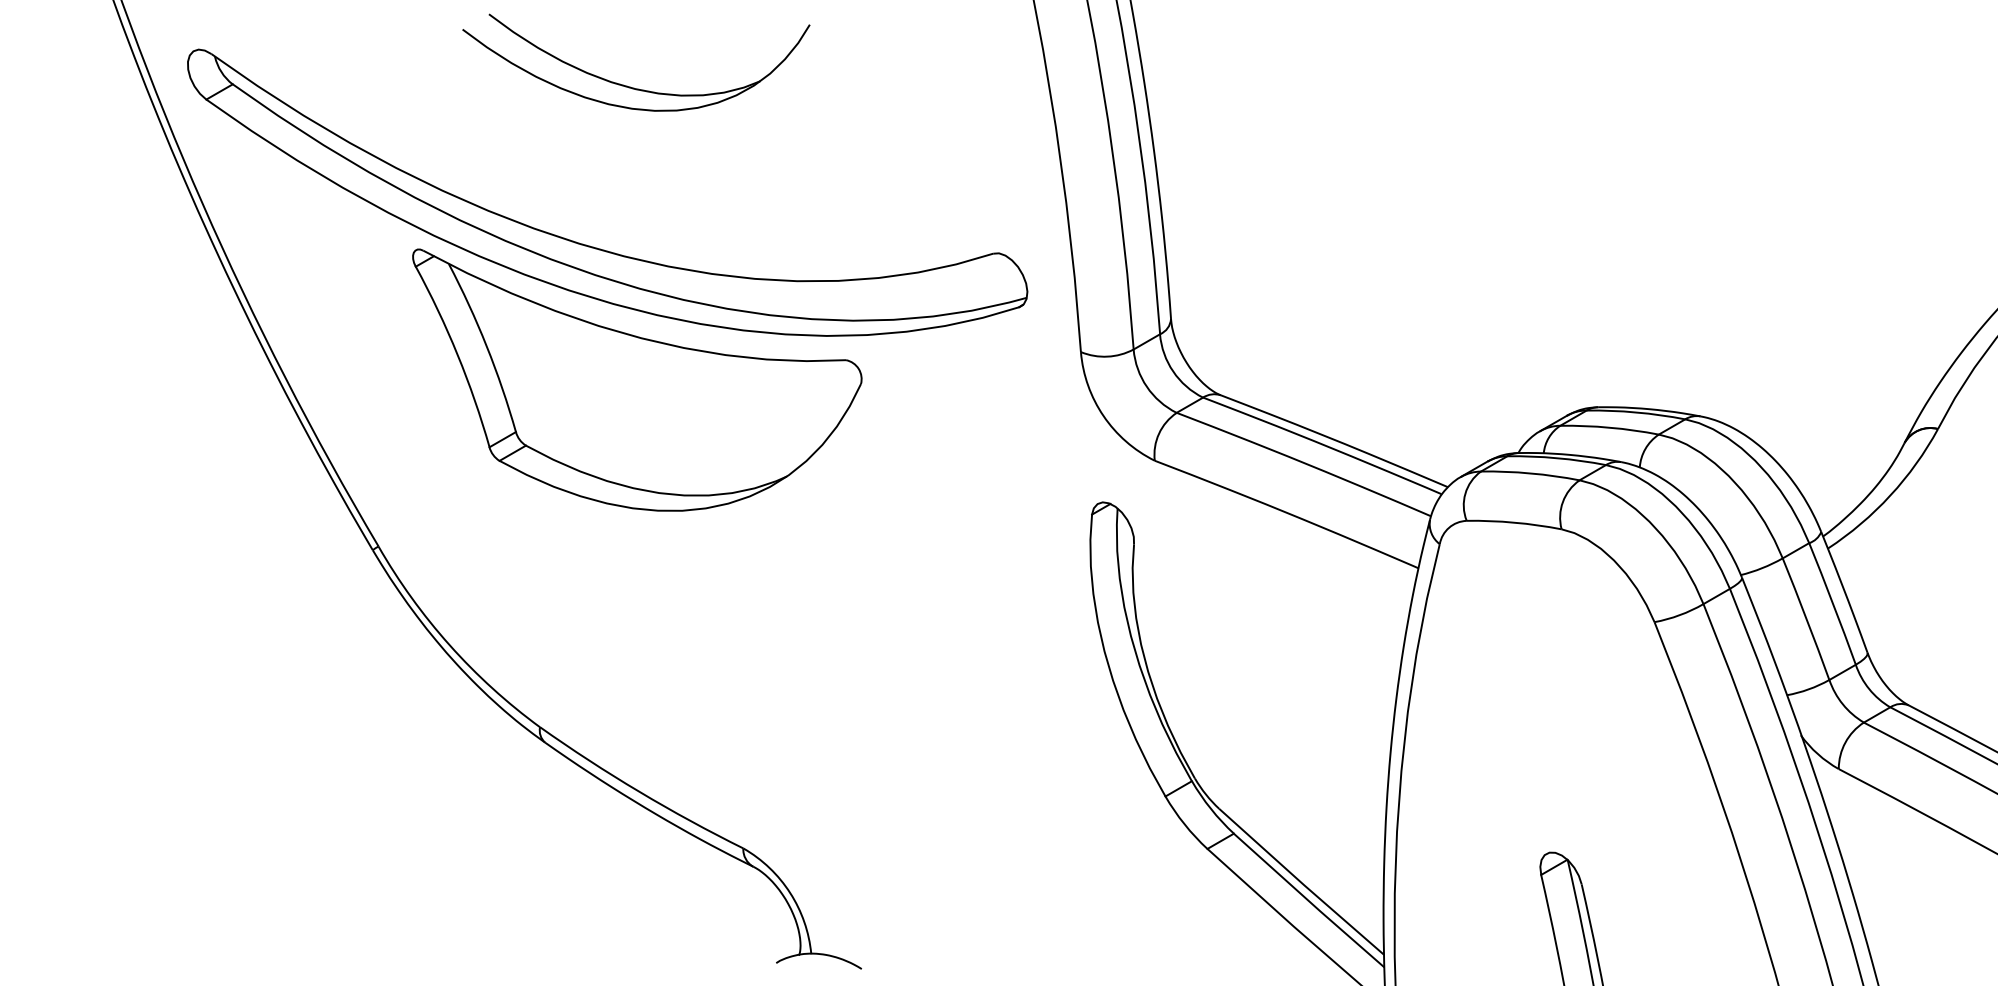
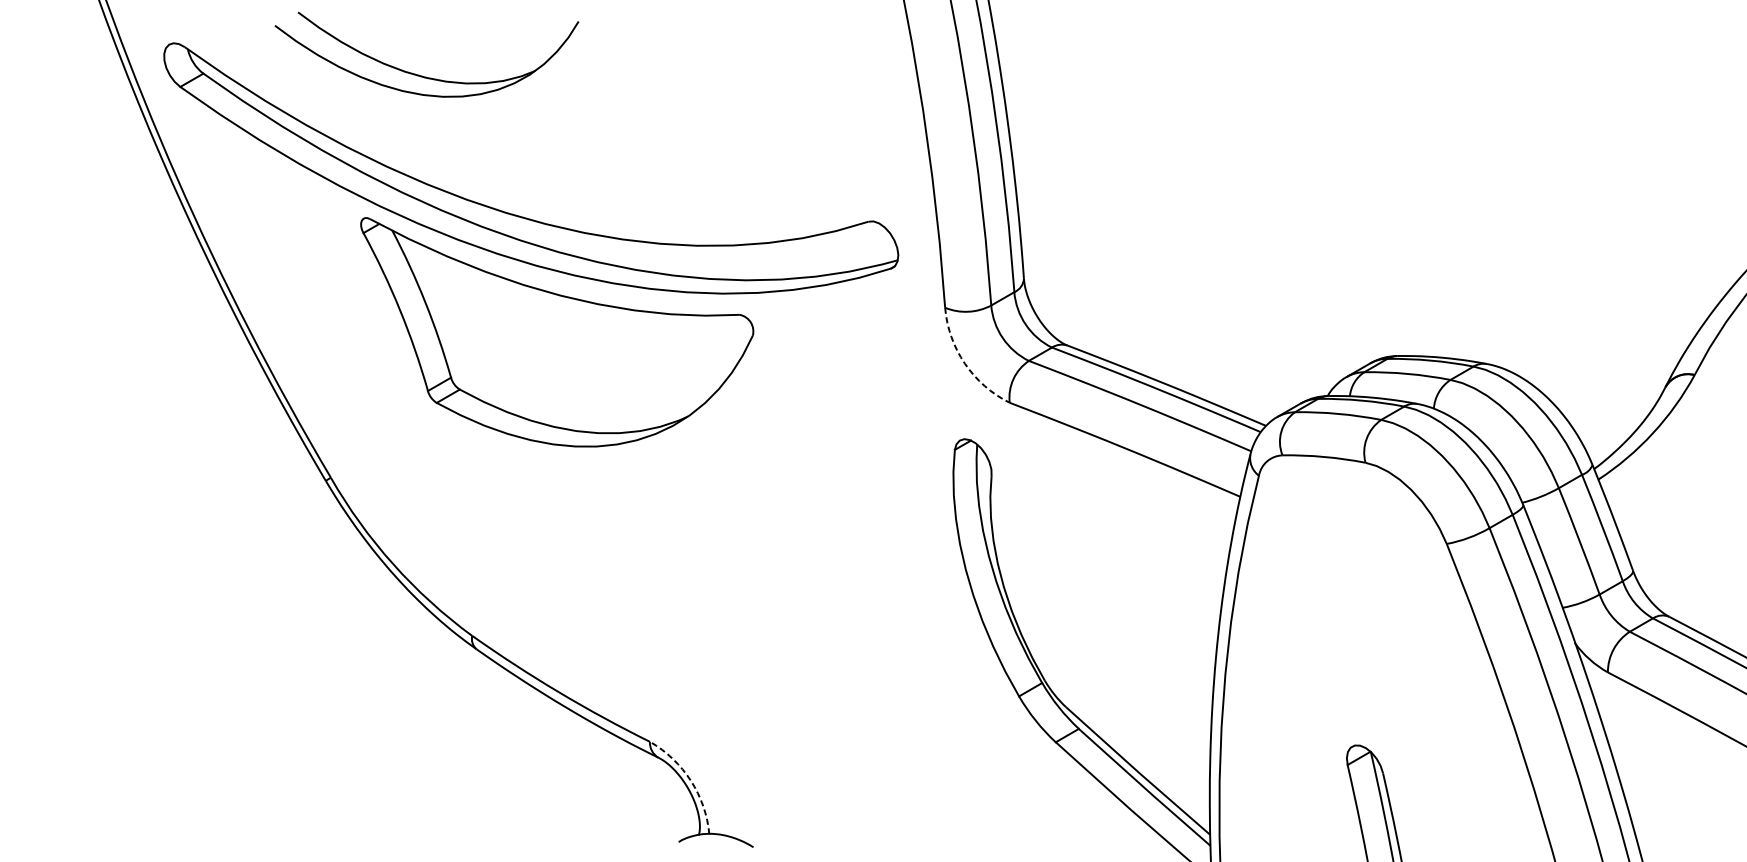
part: (627, 85) -> (419, 74), moved
arc: (1103, 416) -> (964, 364), solid -> dashed
arc: (790, 893) -> (691, 781), solid -> dashed

